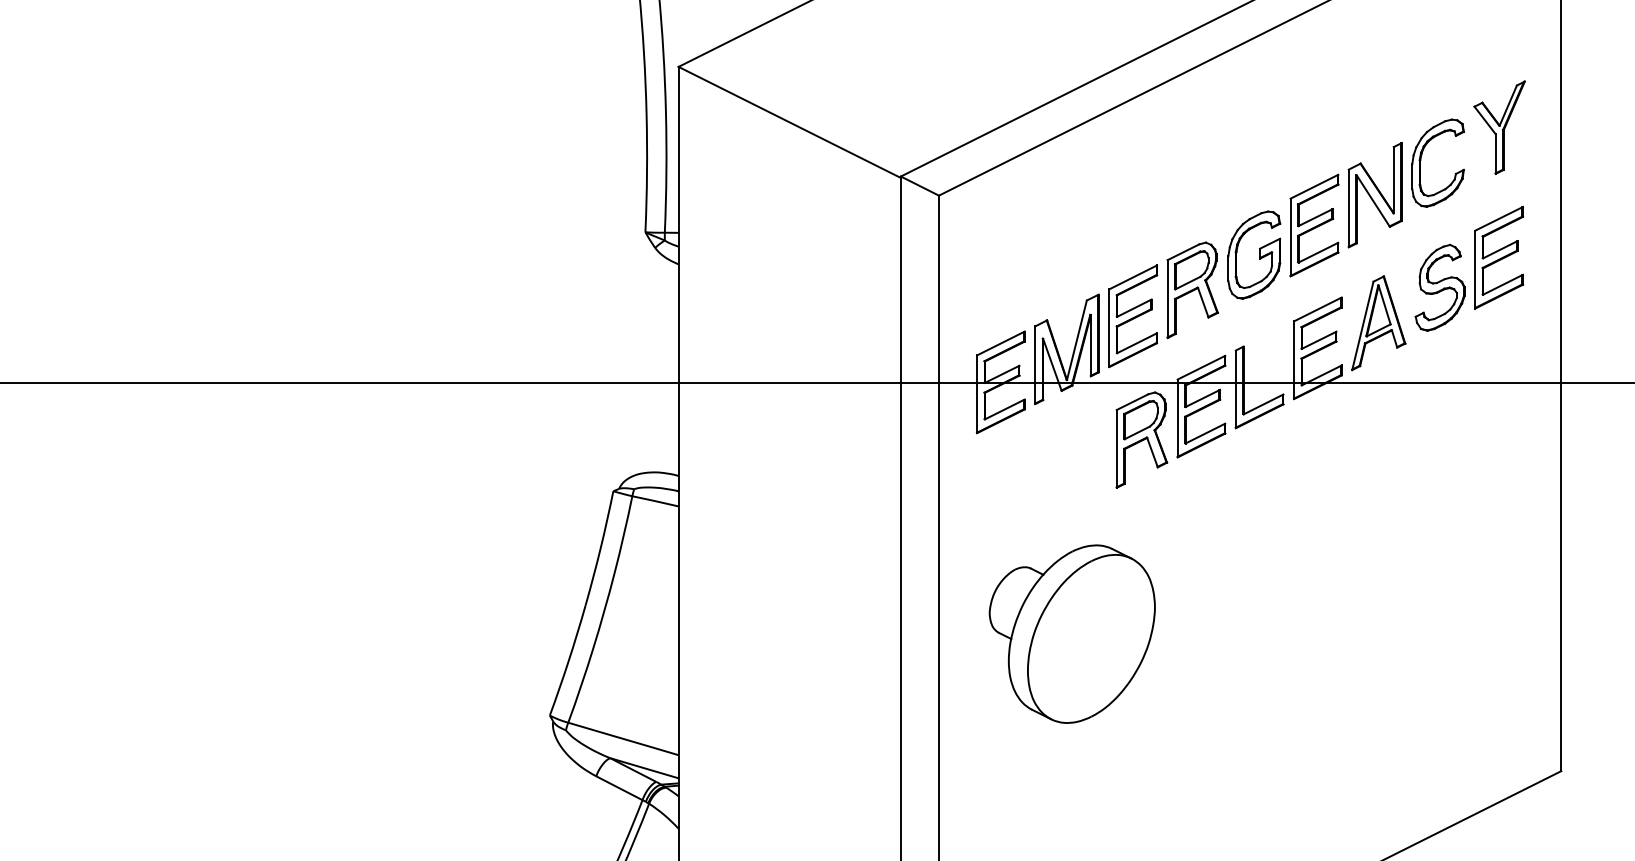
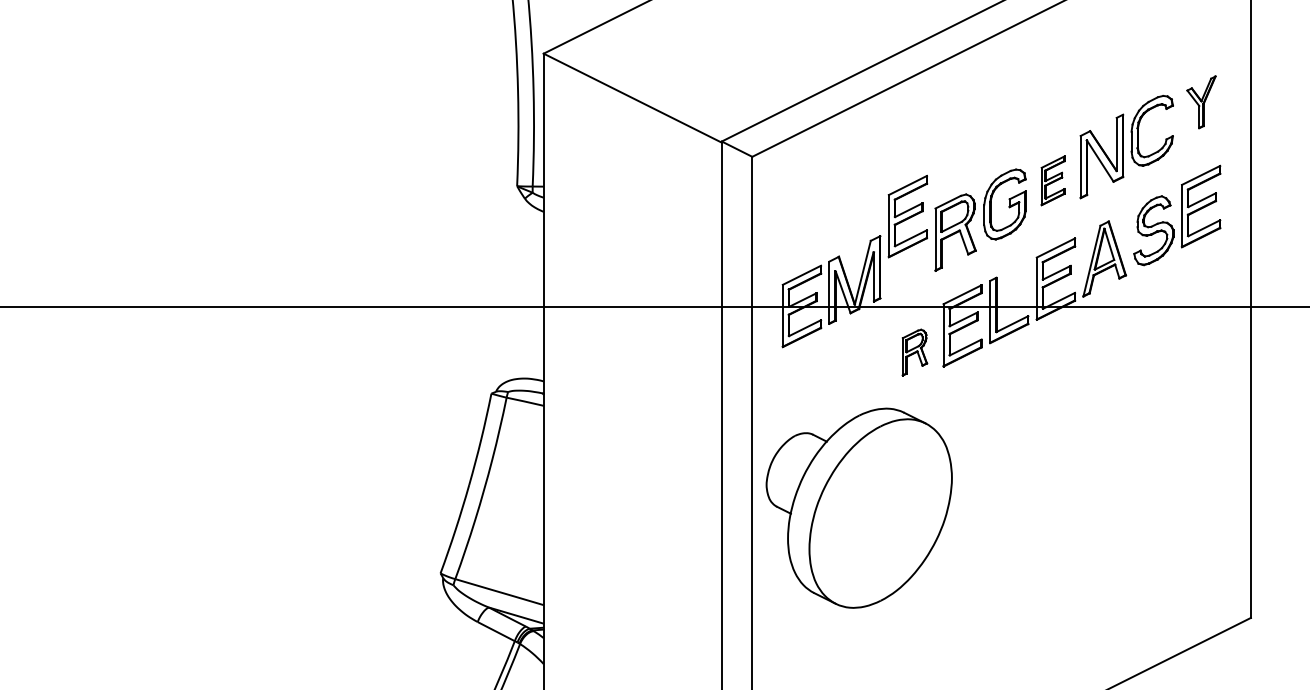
part: (1499, 127) -> (1201, 102), size x0.7
part: (1314, 225) -> (1053, 180), size x0.6
part: (1133, 316) -> (908, 216), moved
part: (1141, 439) -> (914, 352), size x0.6
part: (1071, 633) -> (858, 507), size x1.4

